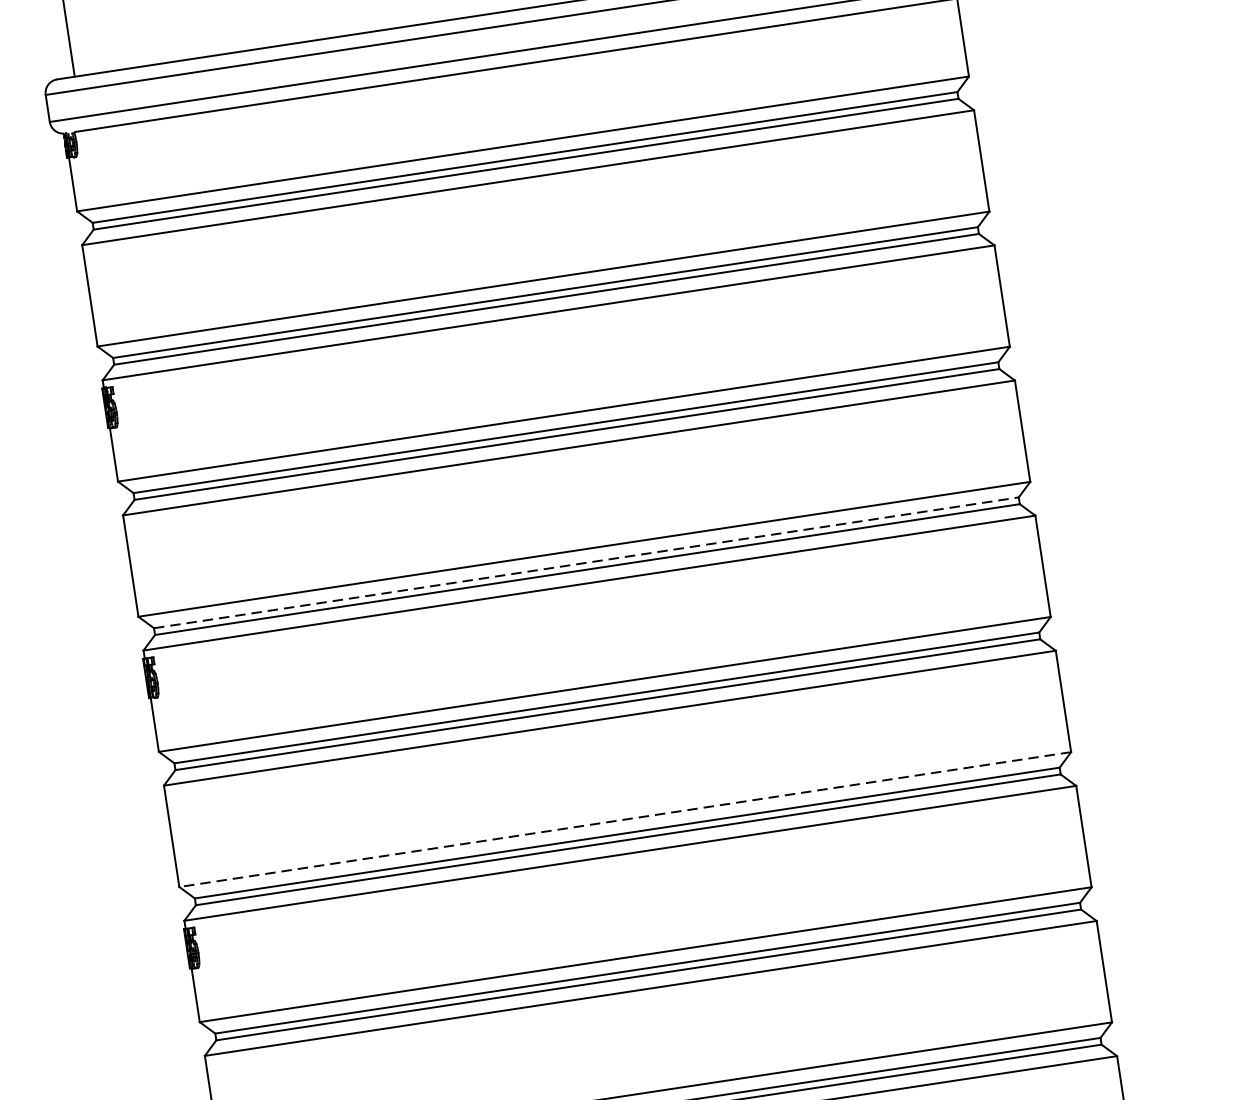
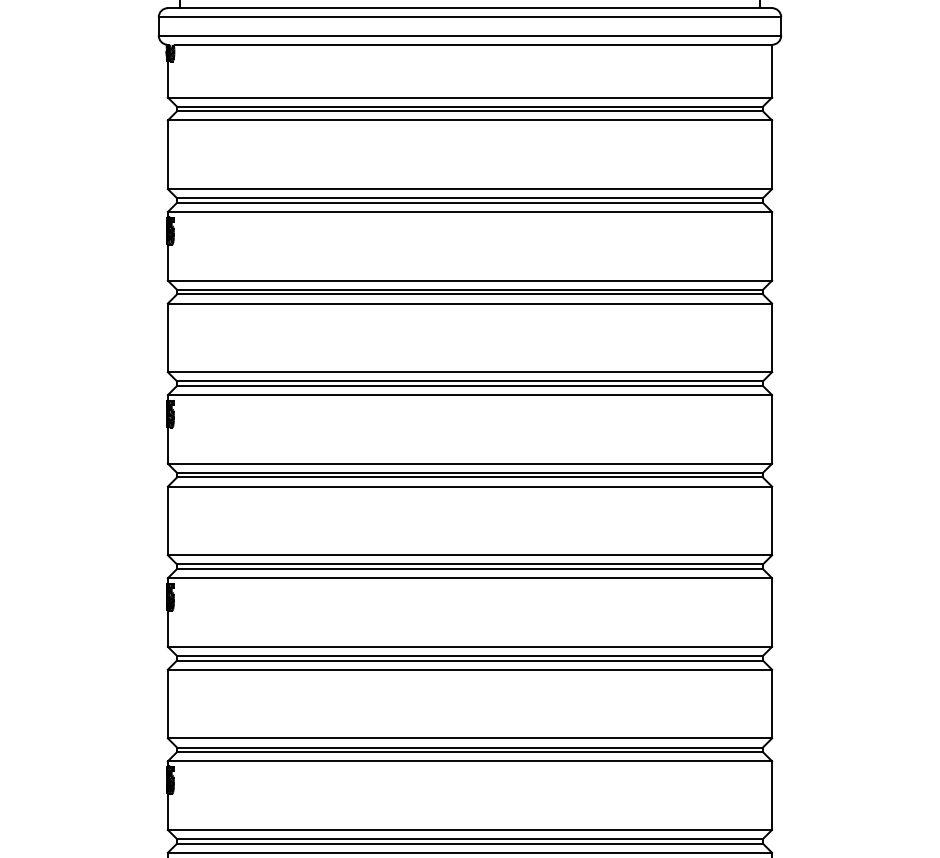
line: (585, 563) -> (469, 381), dashed -> solid
line: (624, 819) -> (469, 555), dashed -> solid

